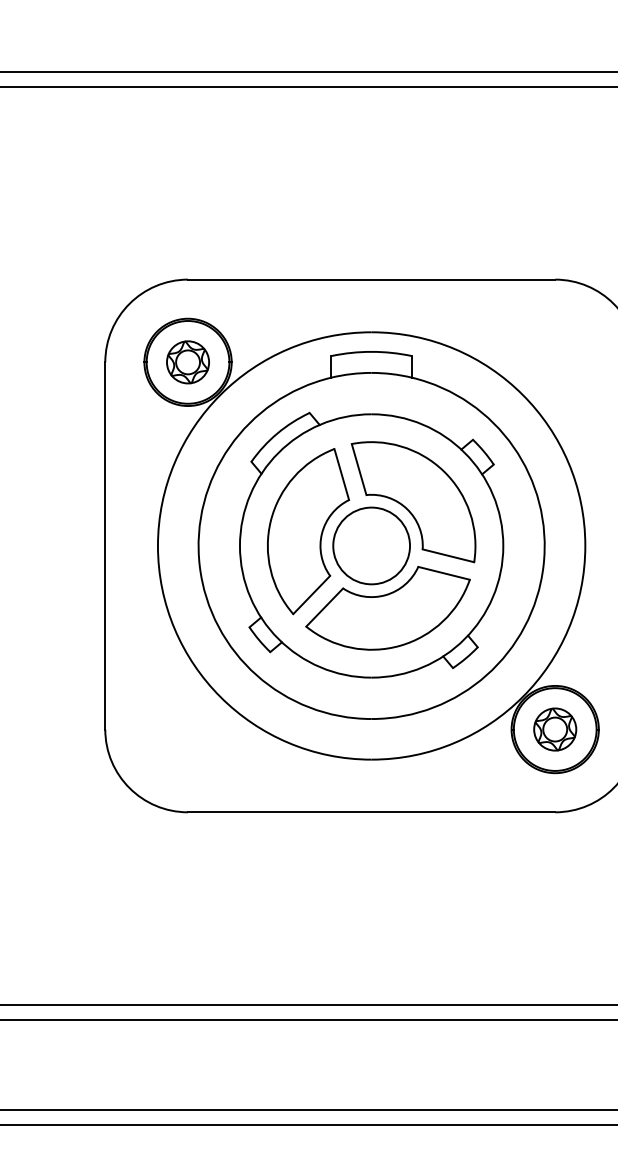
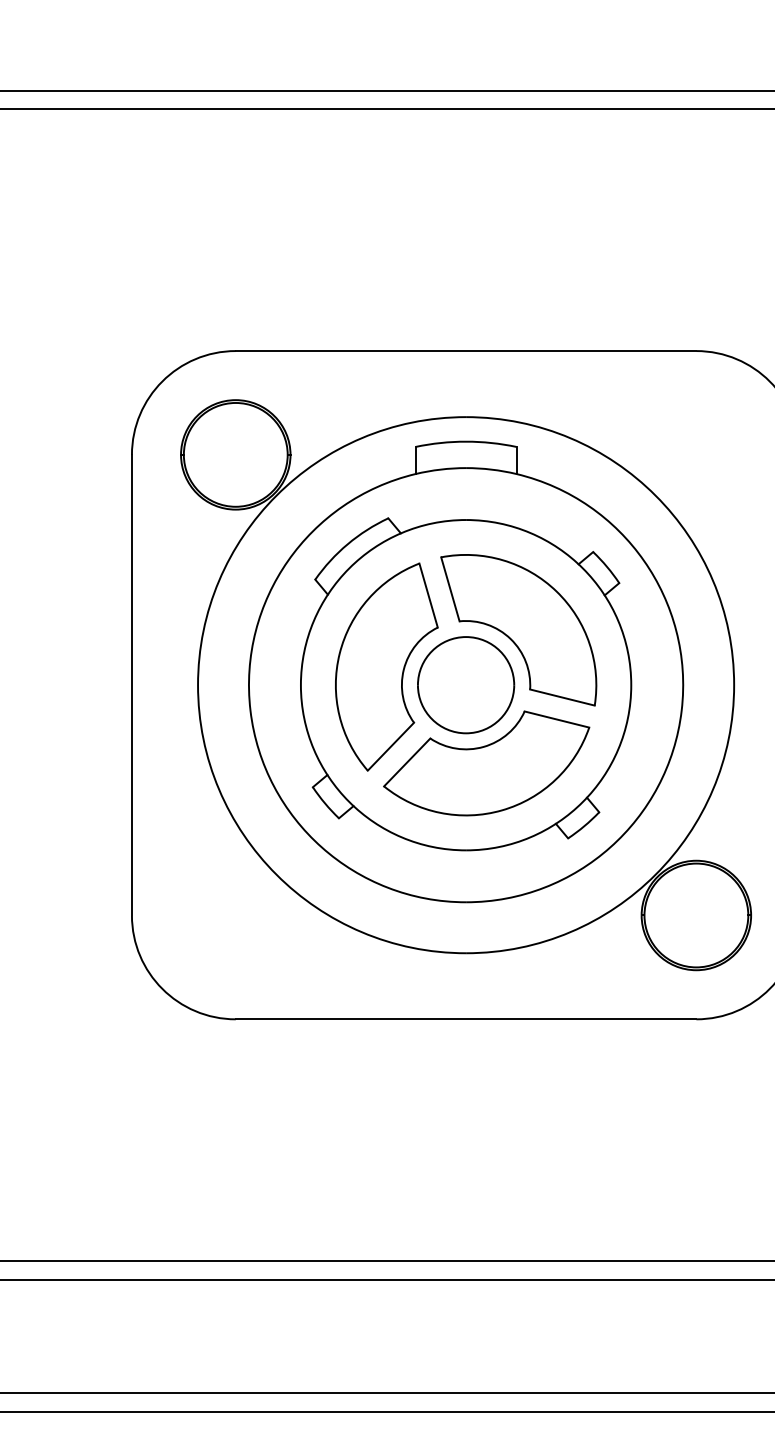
part: (187, 362) -> (235, 455), removed
part: (555, 729) -> (696, 915), removed

